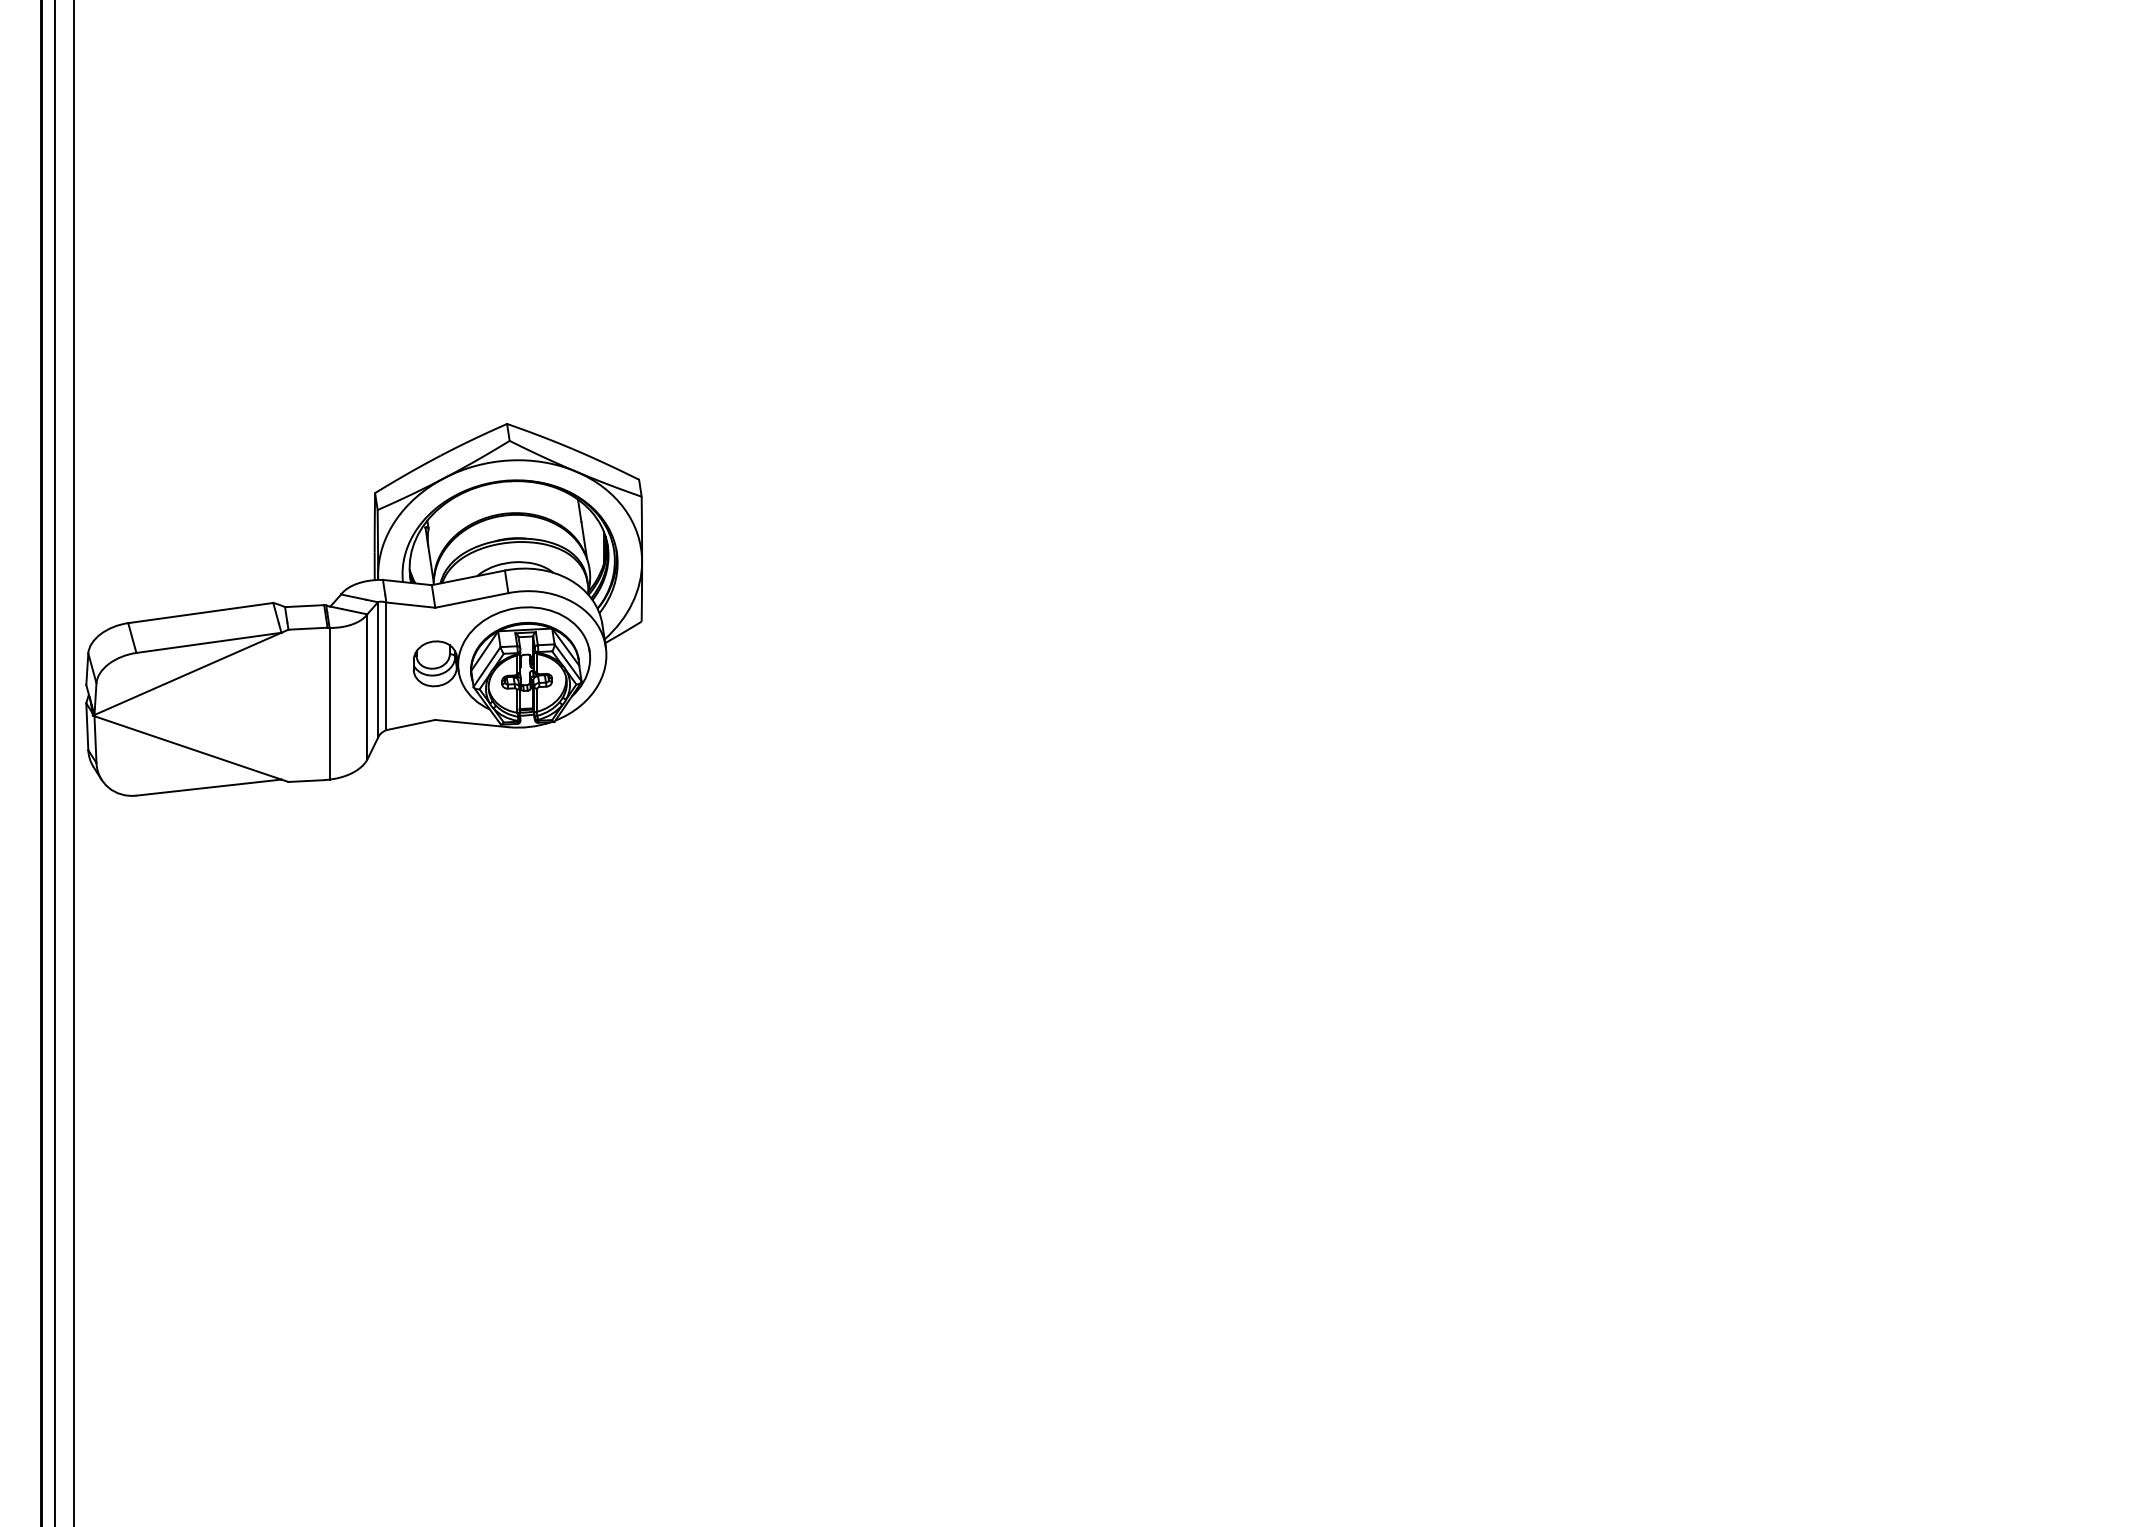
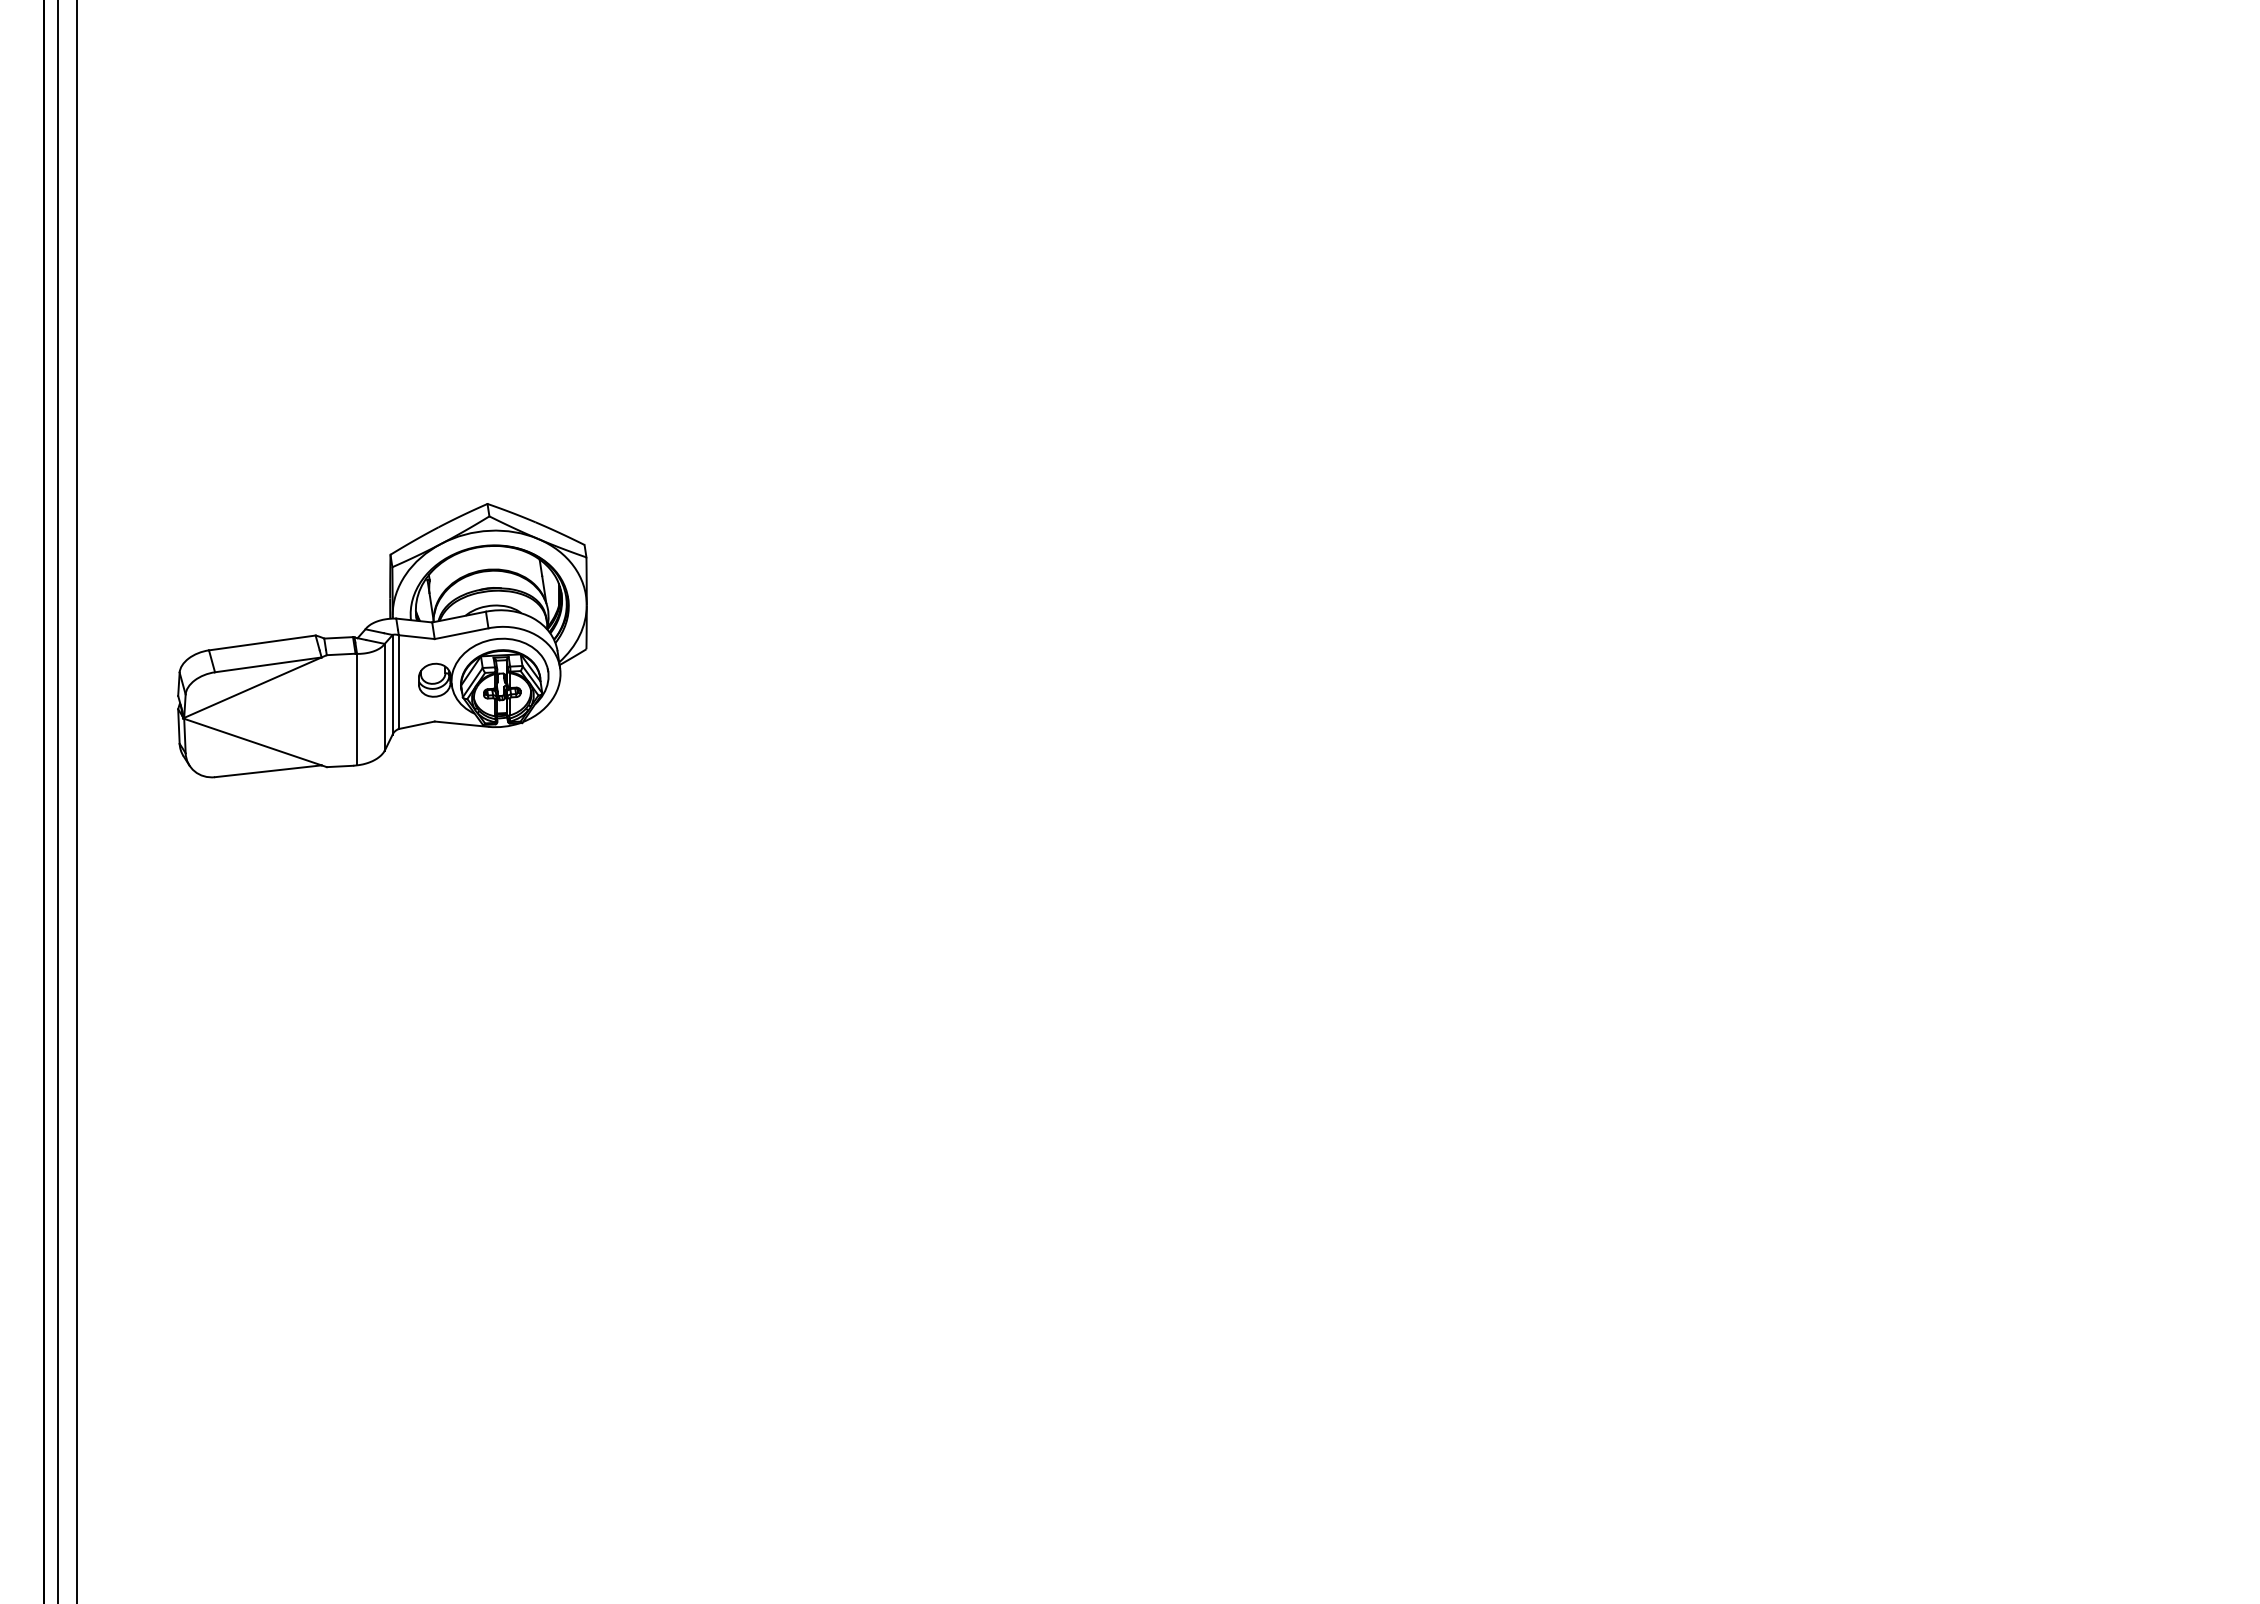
part: (364, 609) -> (382, 640), size x0.7

